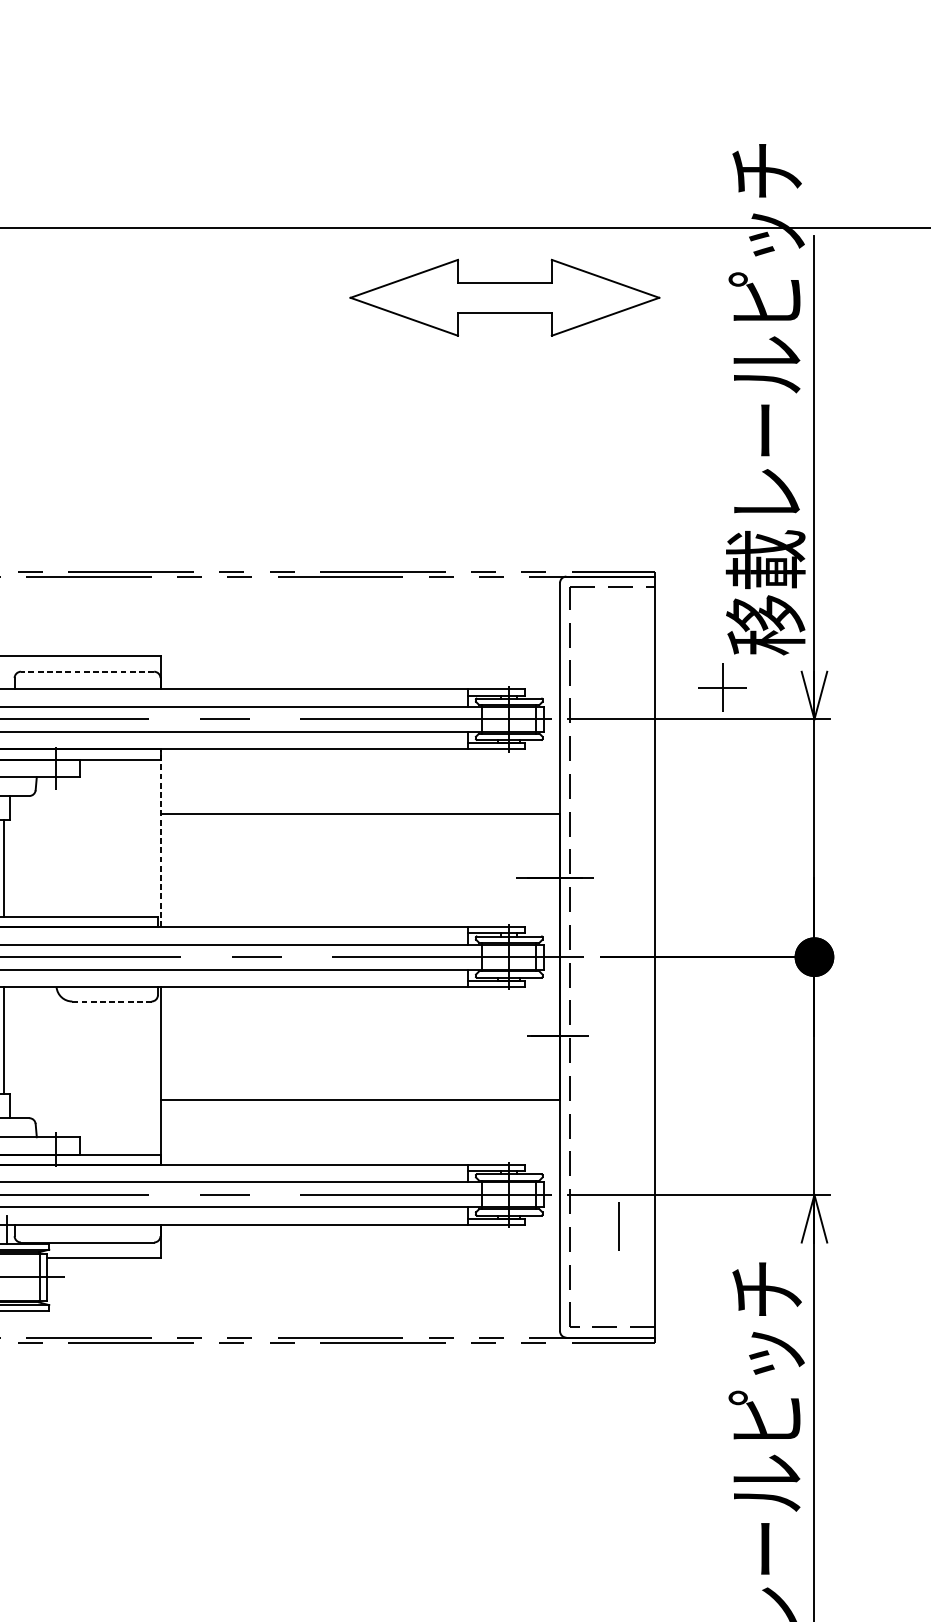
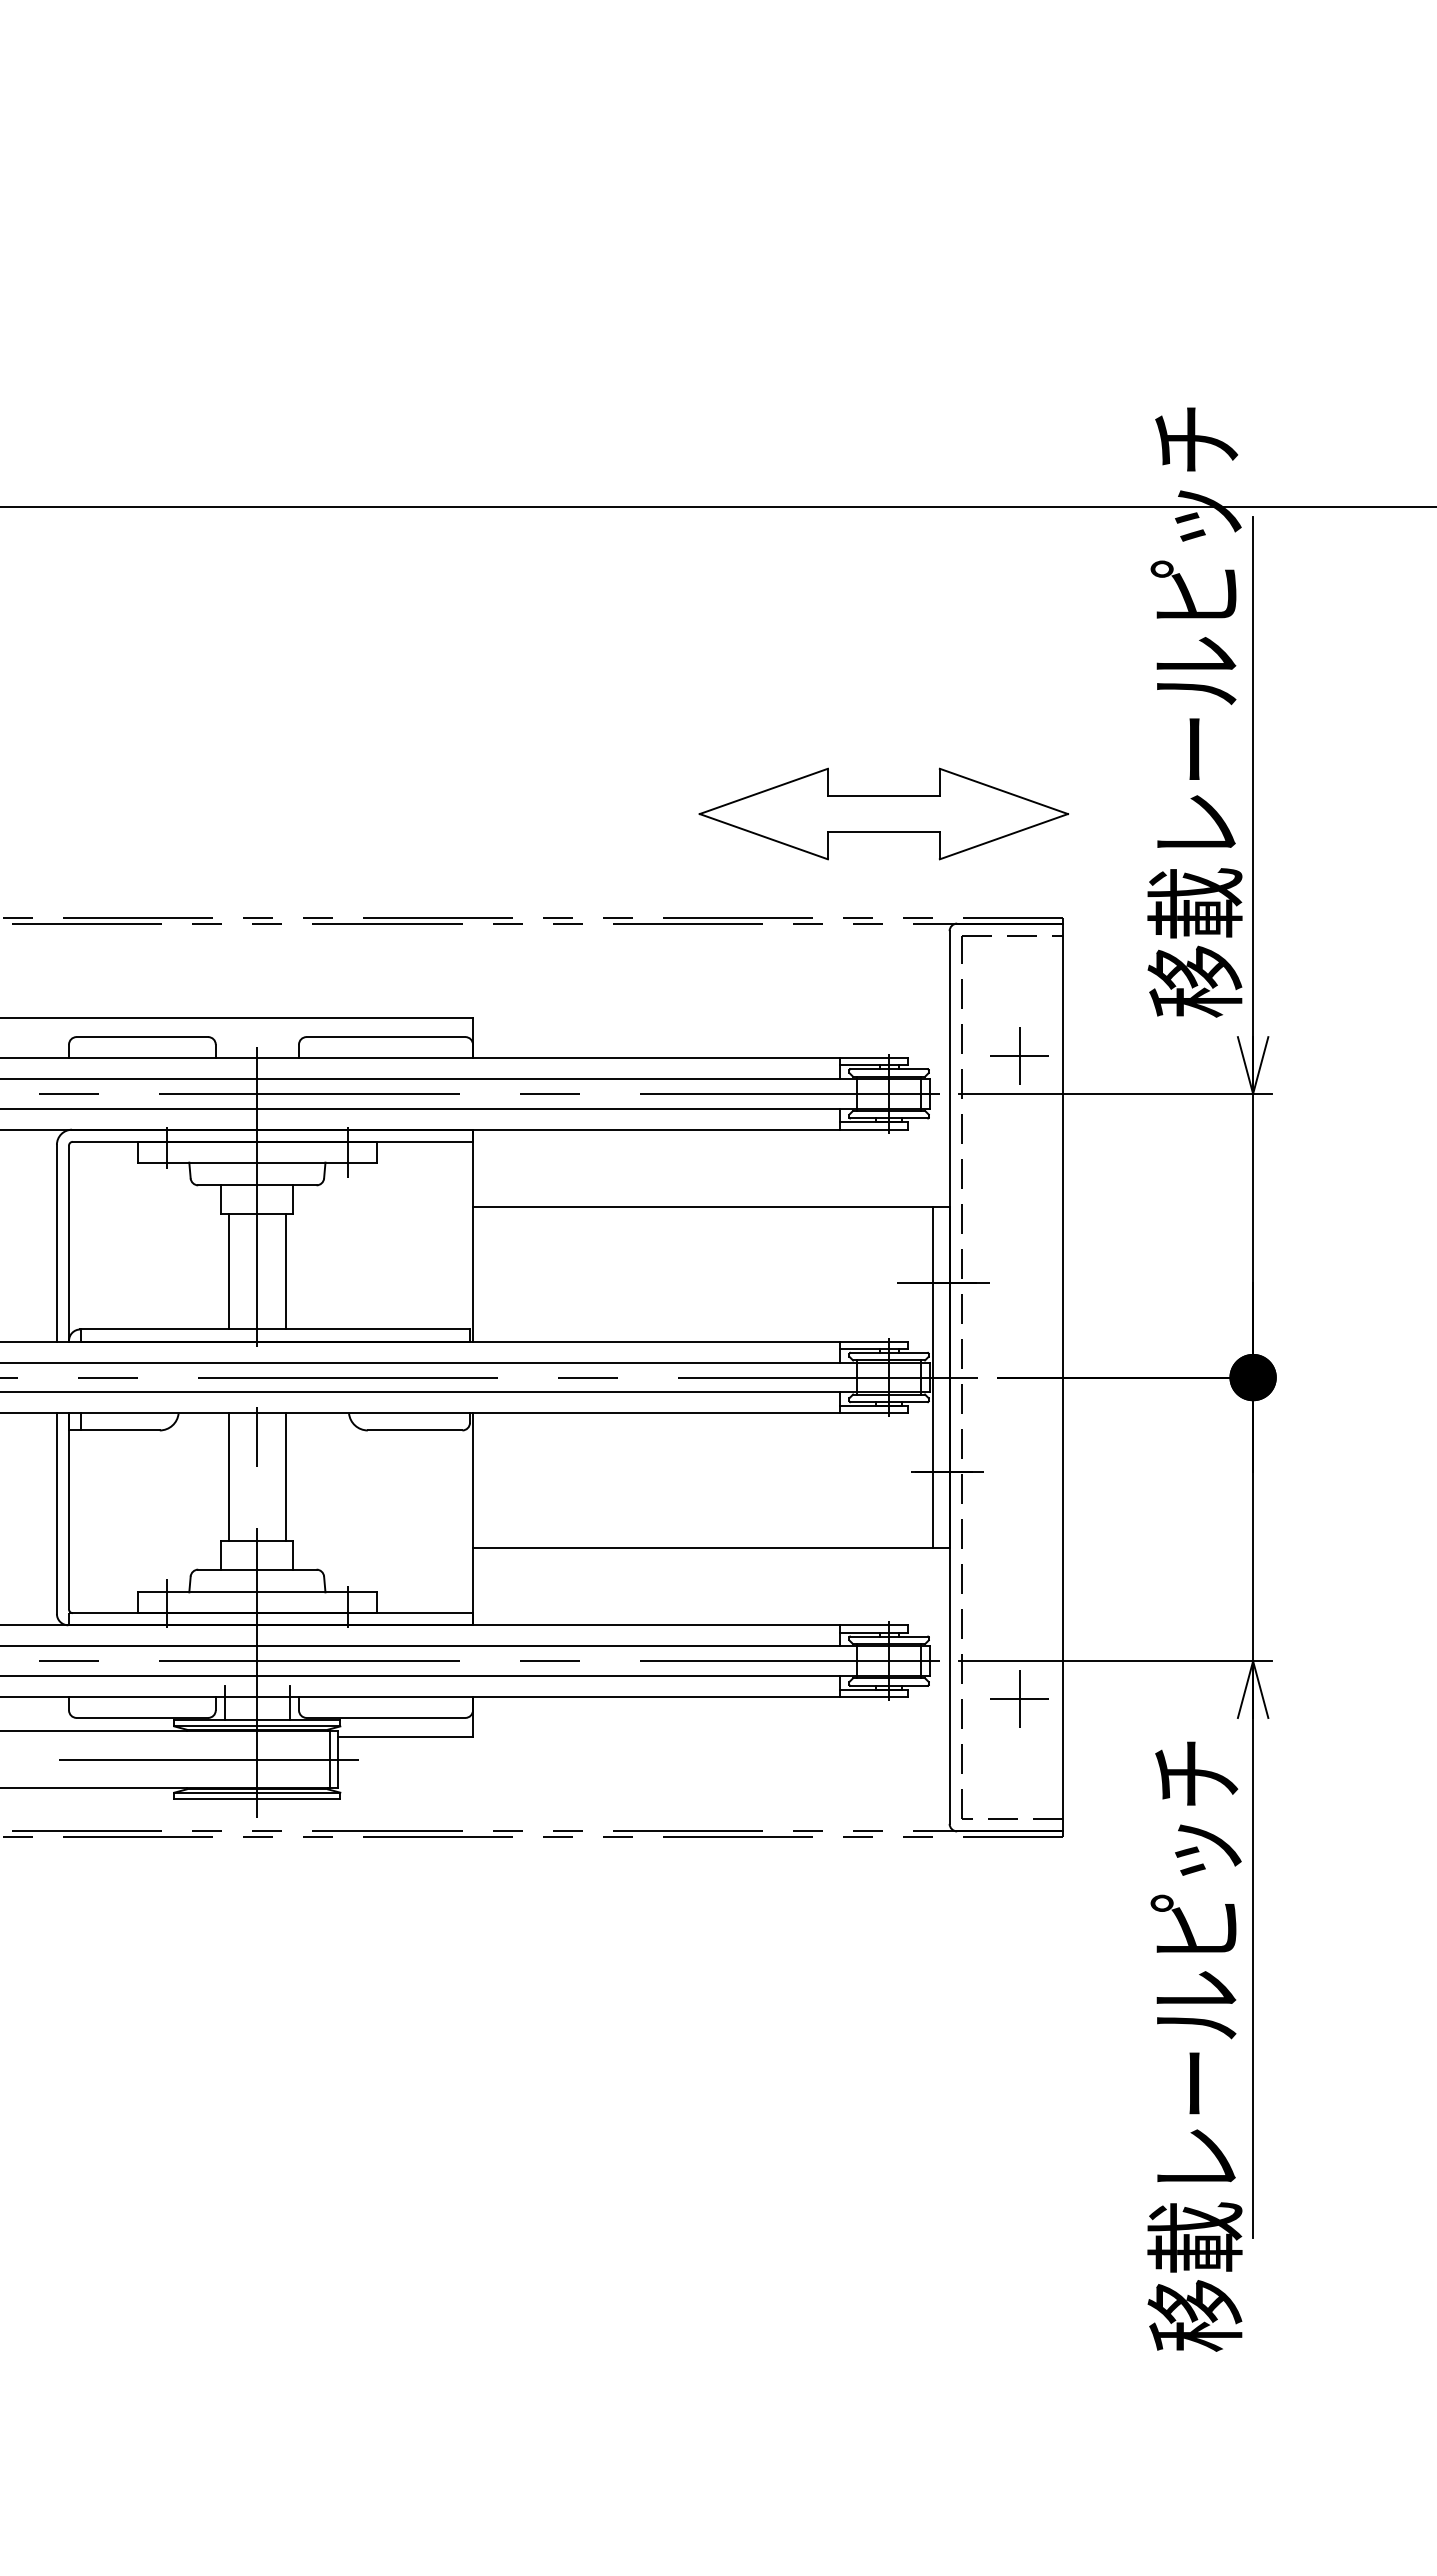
part: (504, 297) -> (883, 813), moved
line: (87, 672) -> (385, 1037), dashed -> solid
part: (722, 687) -> (1019, 1055), moved
line: (160, 838) -> (473, 1235), dashed -> solid
line: (545, 957) -> (932, 1377), added
line: (112, 1001) -> (415, 1430), dashed -> solid
line: (618, 1227) -> (1019, 1699), added

